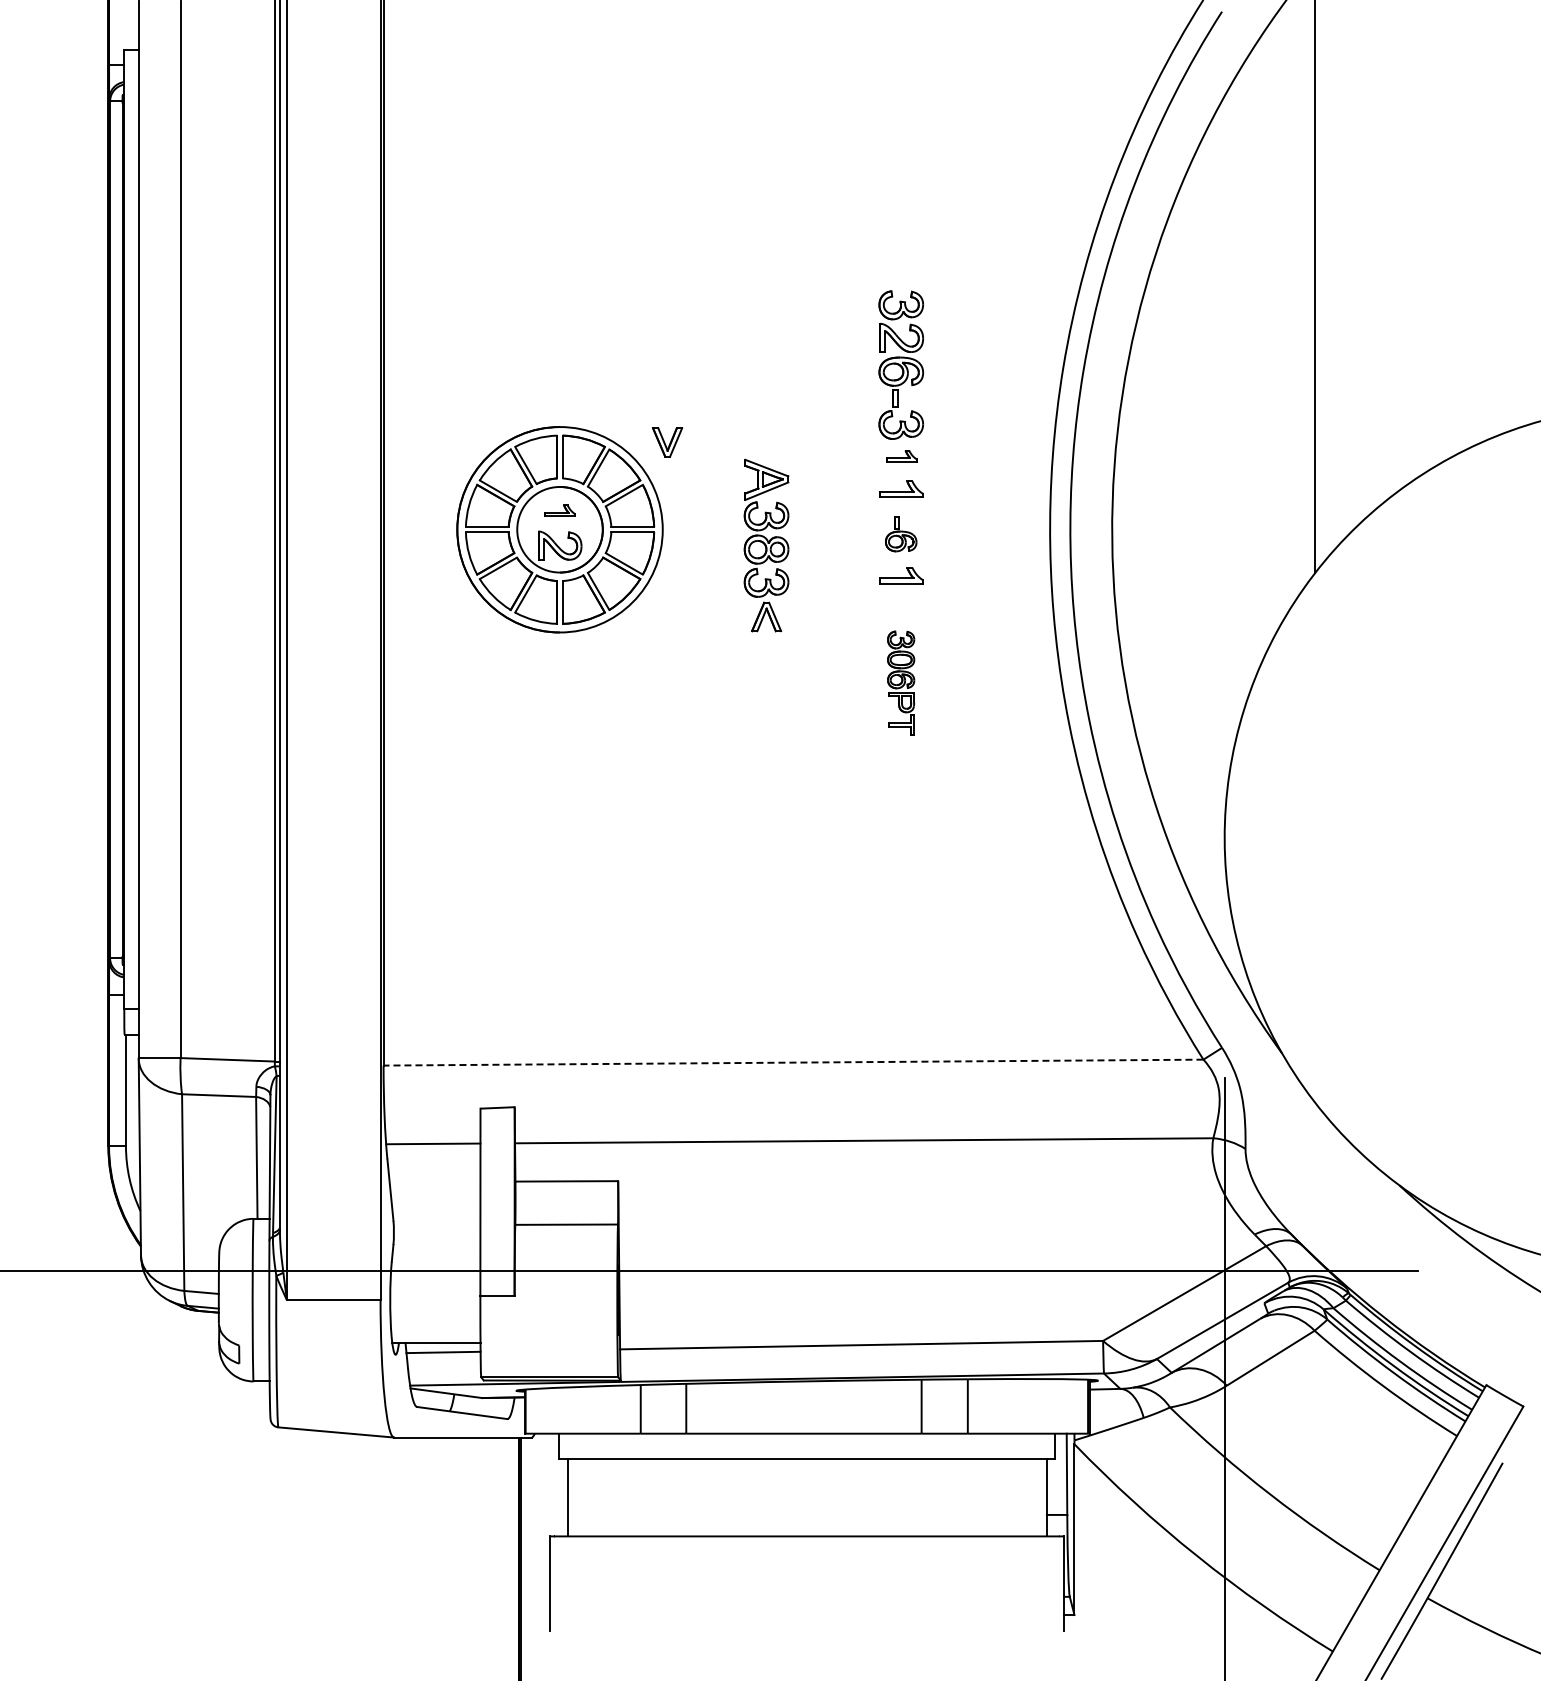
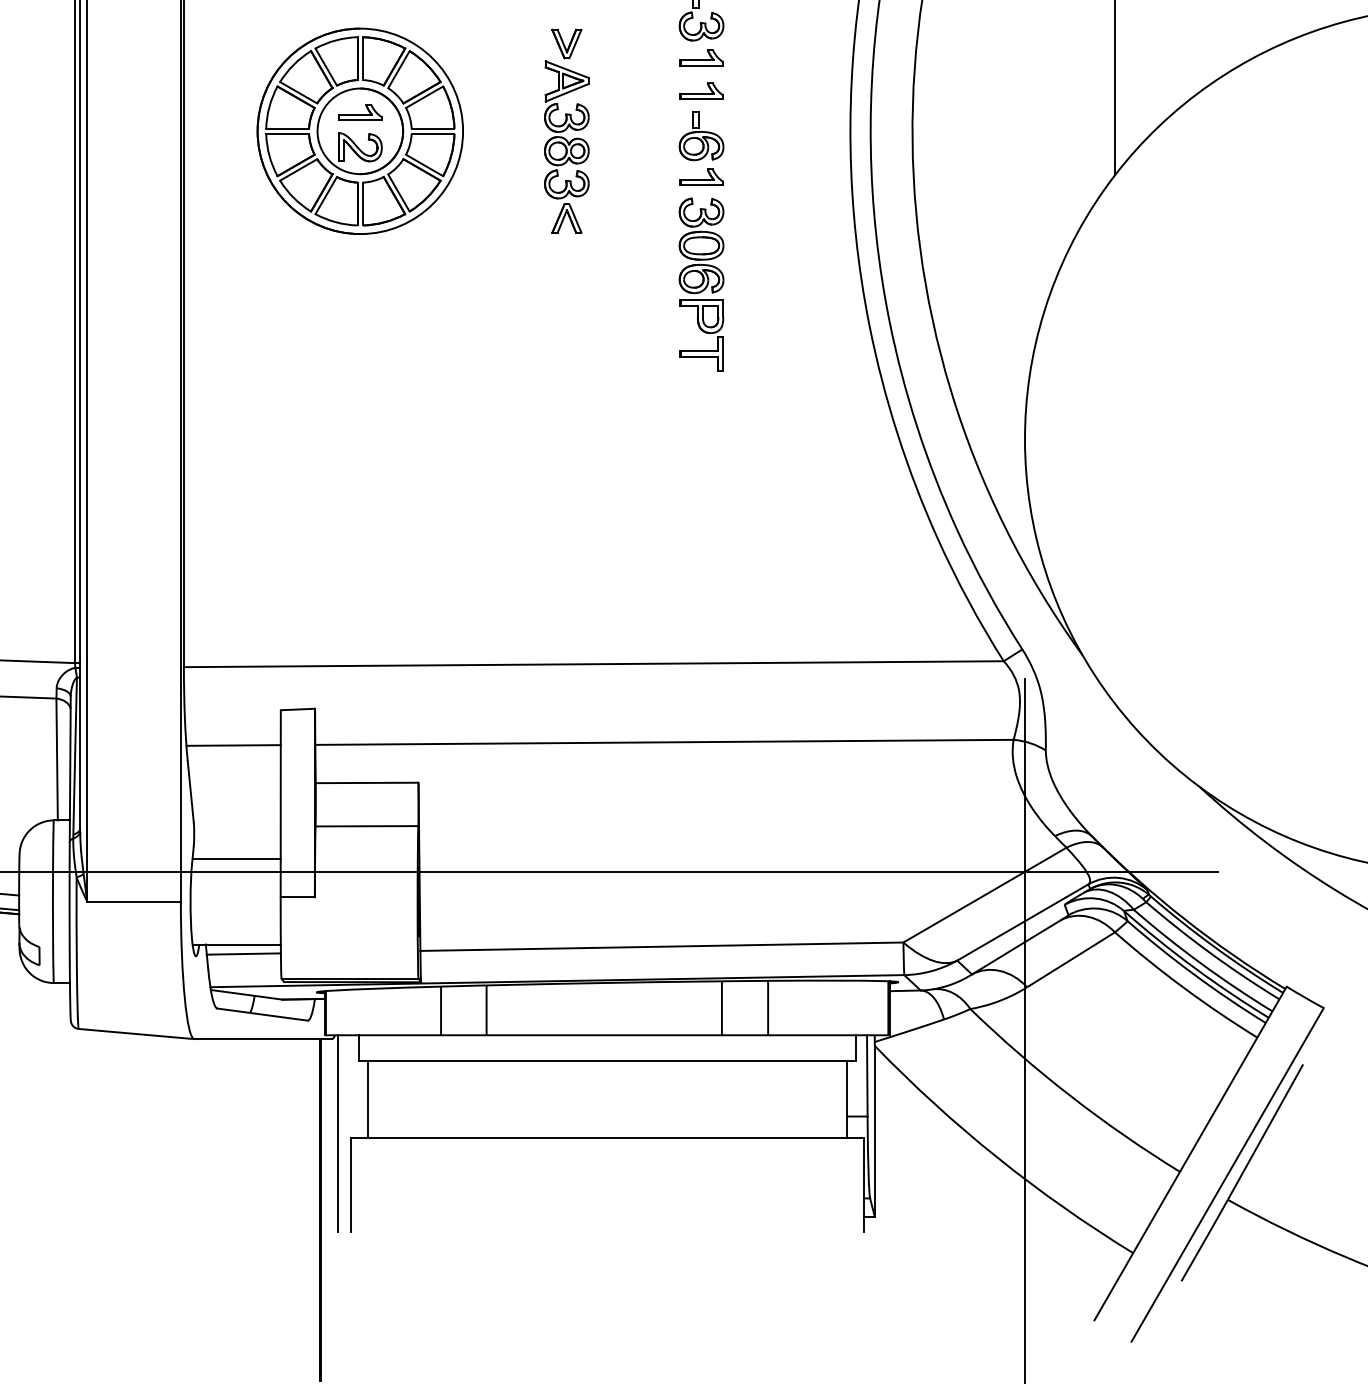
part: (667, 442) -> (566, 44), moved
part: (901, 455) -> (701, 57), size x1.43
part: (560, 510) -> (360, 112), size x1.43
part: (900, 534) -> (700, 136), size x1.43
part: (900, 683) -> (700, 285), size x1.67
line: (793, 1062) -> (593, 664), dashed -> solid
line: (436, 1257) -> (236, 859), added
line: (537, 1531) -> (337, 1133), added

